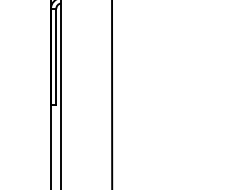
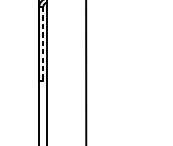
line: (56, 57) -> (43, 44), solid -> dashed

